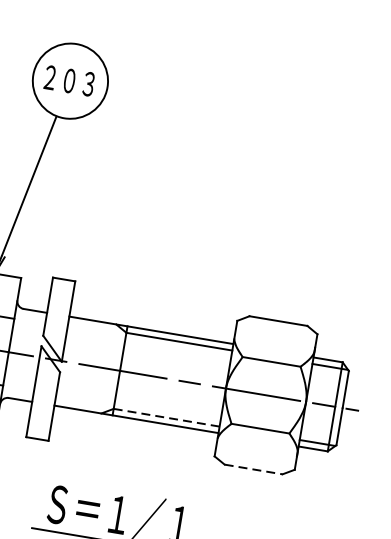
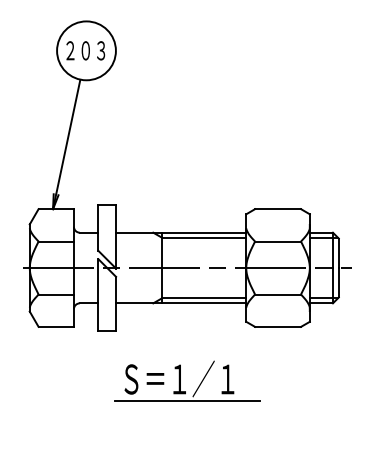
line: (166, 418) -> (204, 298), dashed -> solid
line: (254, 469) -> (278, 326), dashed -> solid

